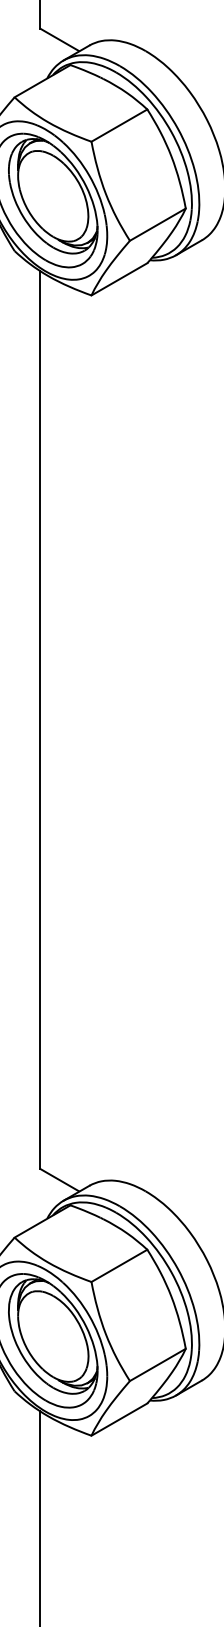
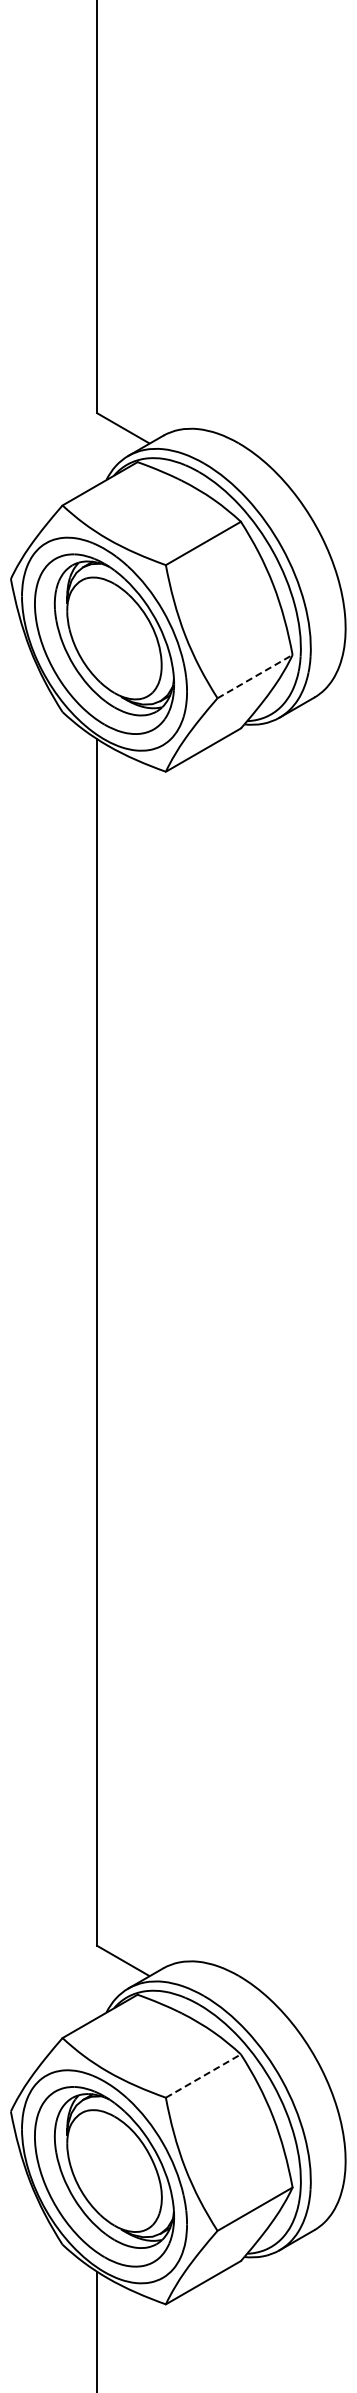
line: (158, 224) -> (255, 676), solid -> dashed
line: (119, 1265) -> (203, 2075), solid -> dashed

